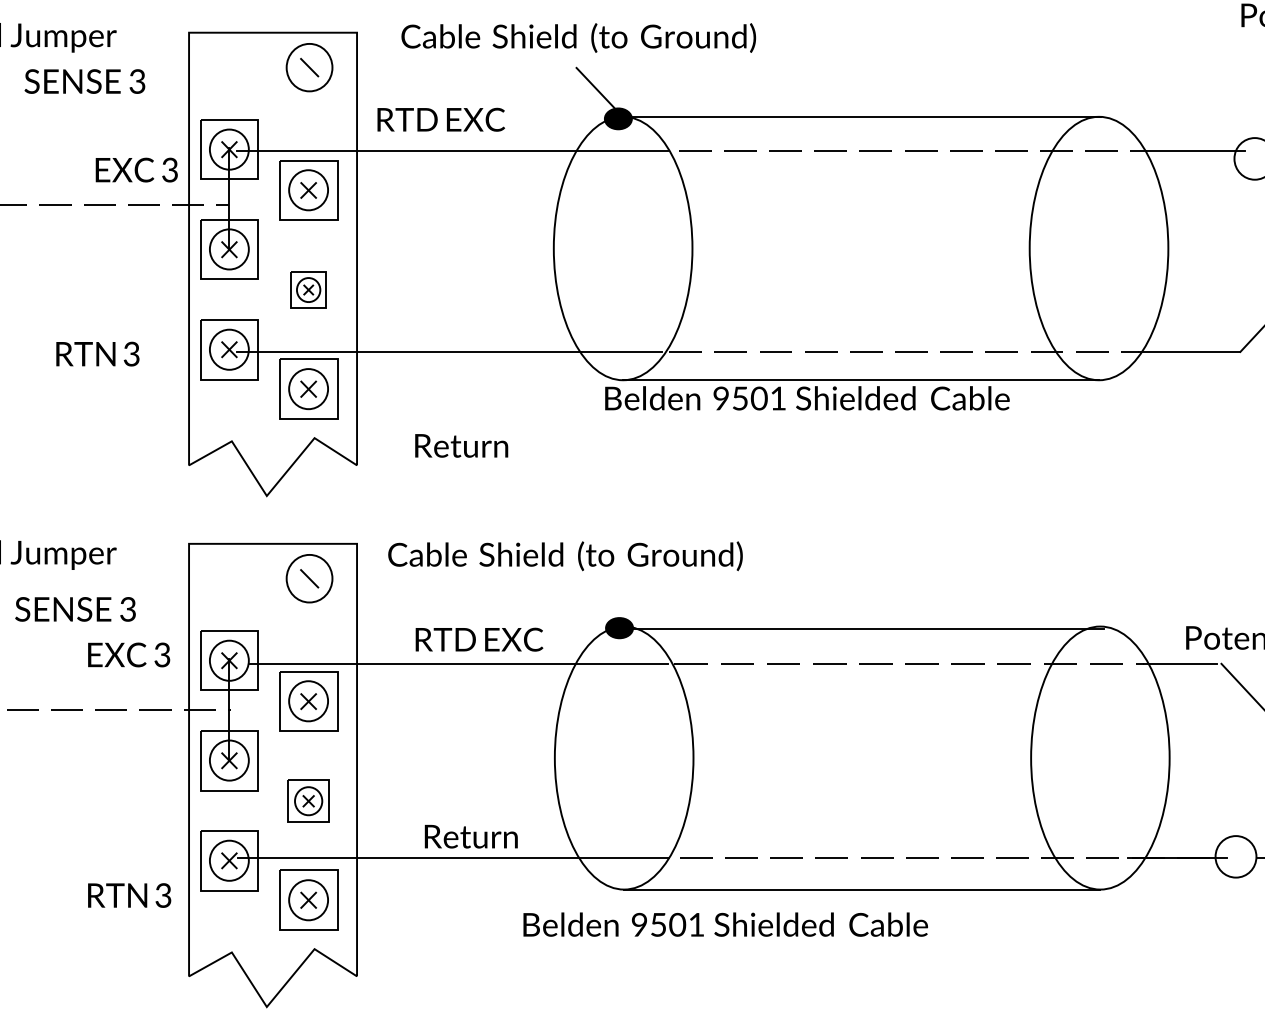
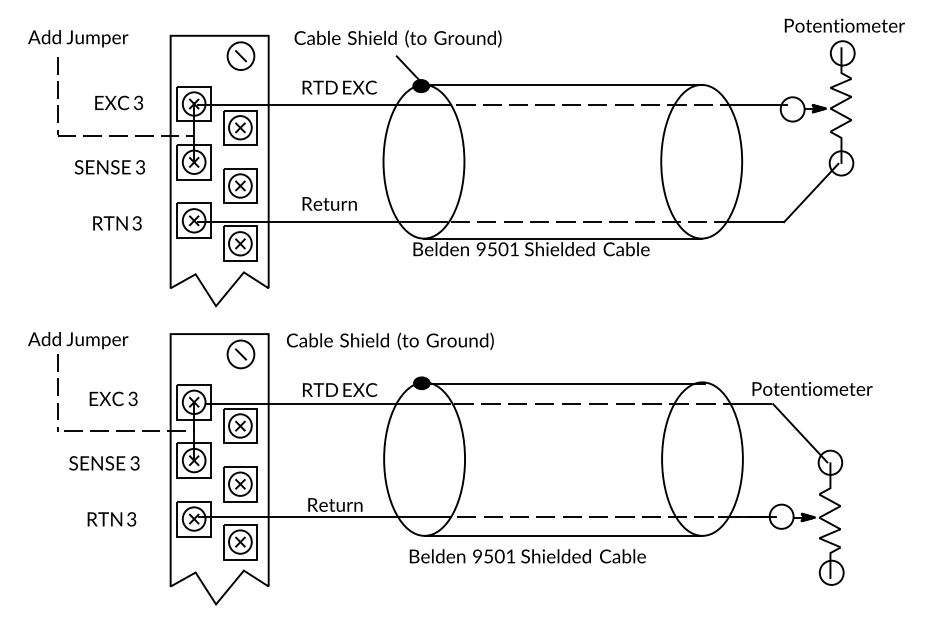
text: (84, 81) -> (109, 167), moved
text: (440, 119) -> (339, 87), moved
text: (135, 169) -> (118, 102), moved
part: (308, 289) -> (240, 185), size x1.67
text: (461, 445) -> (329, 203), moved
text: (75, 609) -> (104, 463), moved
text: (128, 654) -> (113, 398), moved
part: (308, 801) -> (240, 484), size x1.43
text: (128, 895) -> (111, 519), moved
text: (725, 924) -> (527, 556), moved

